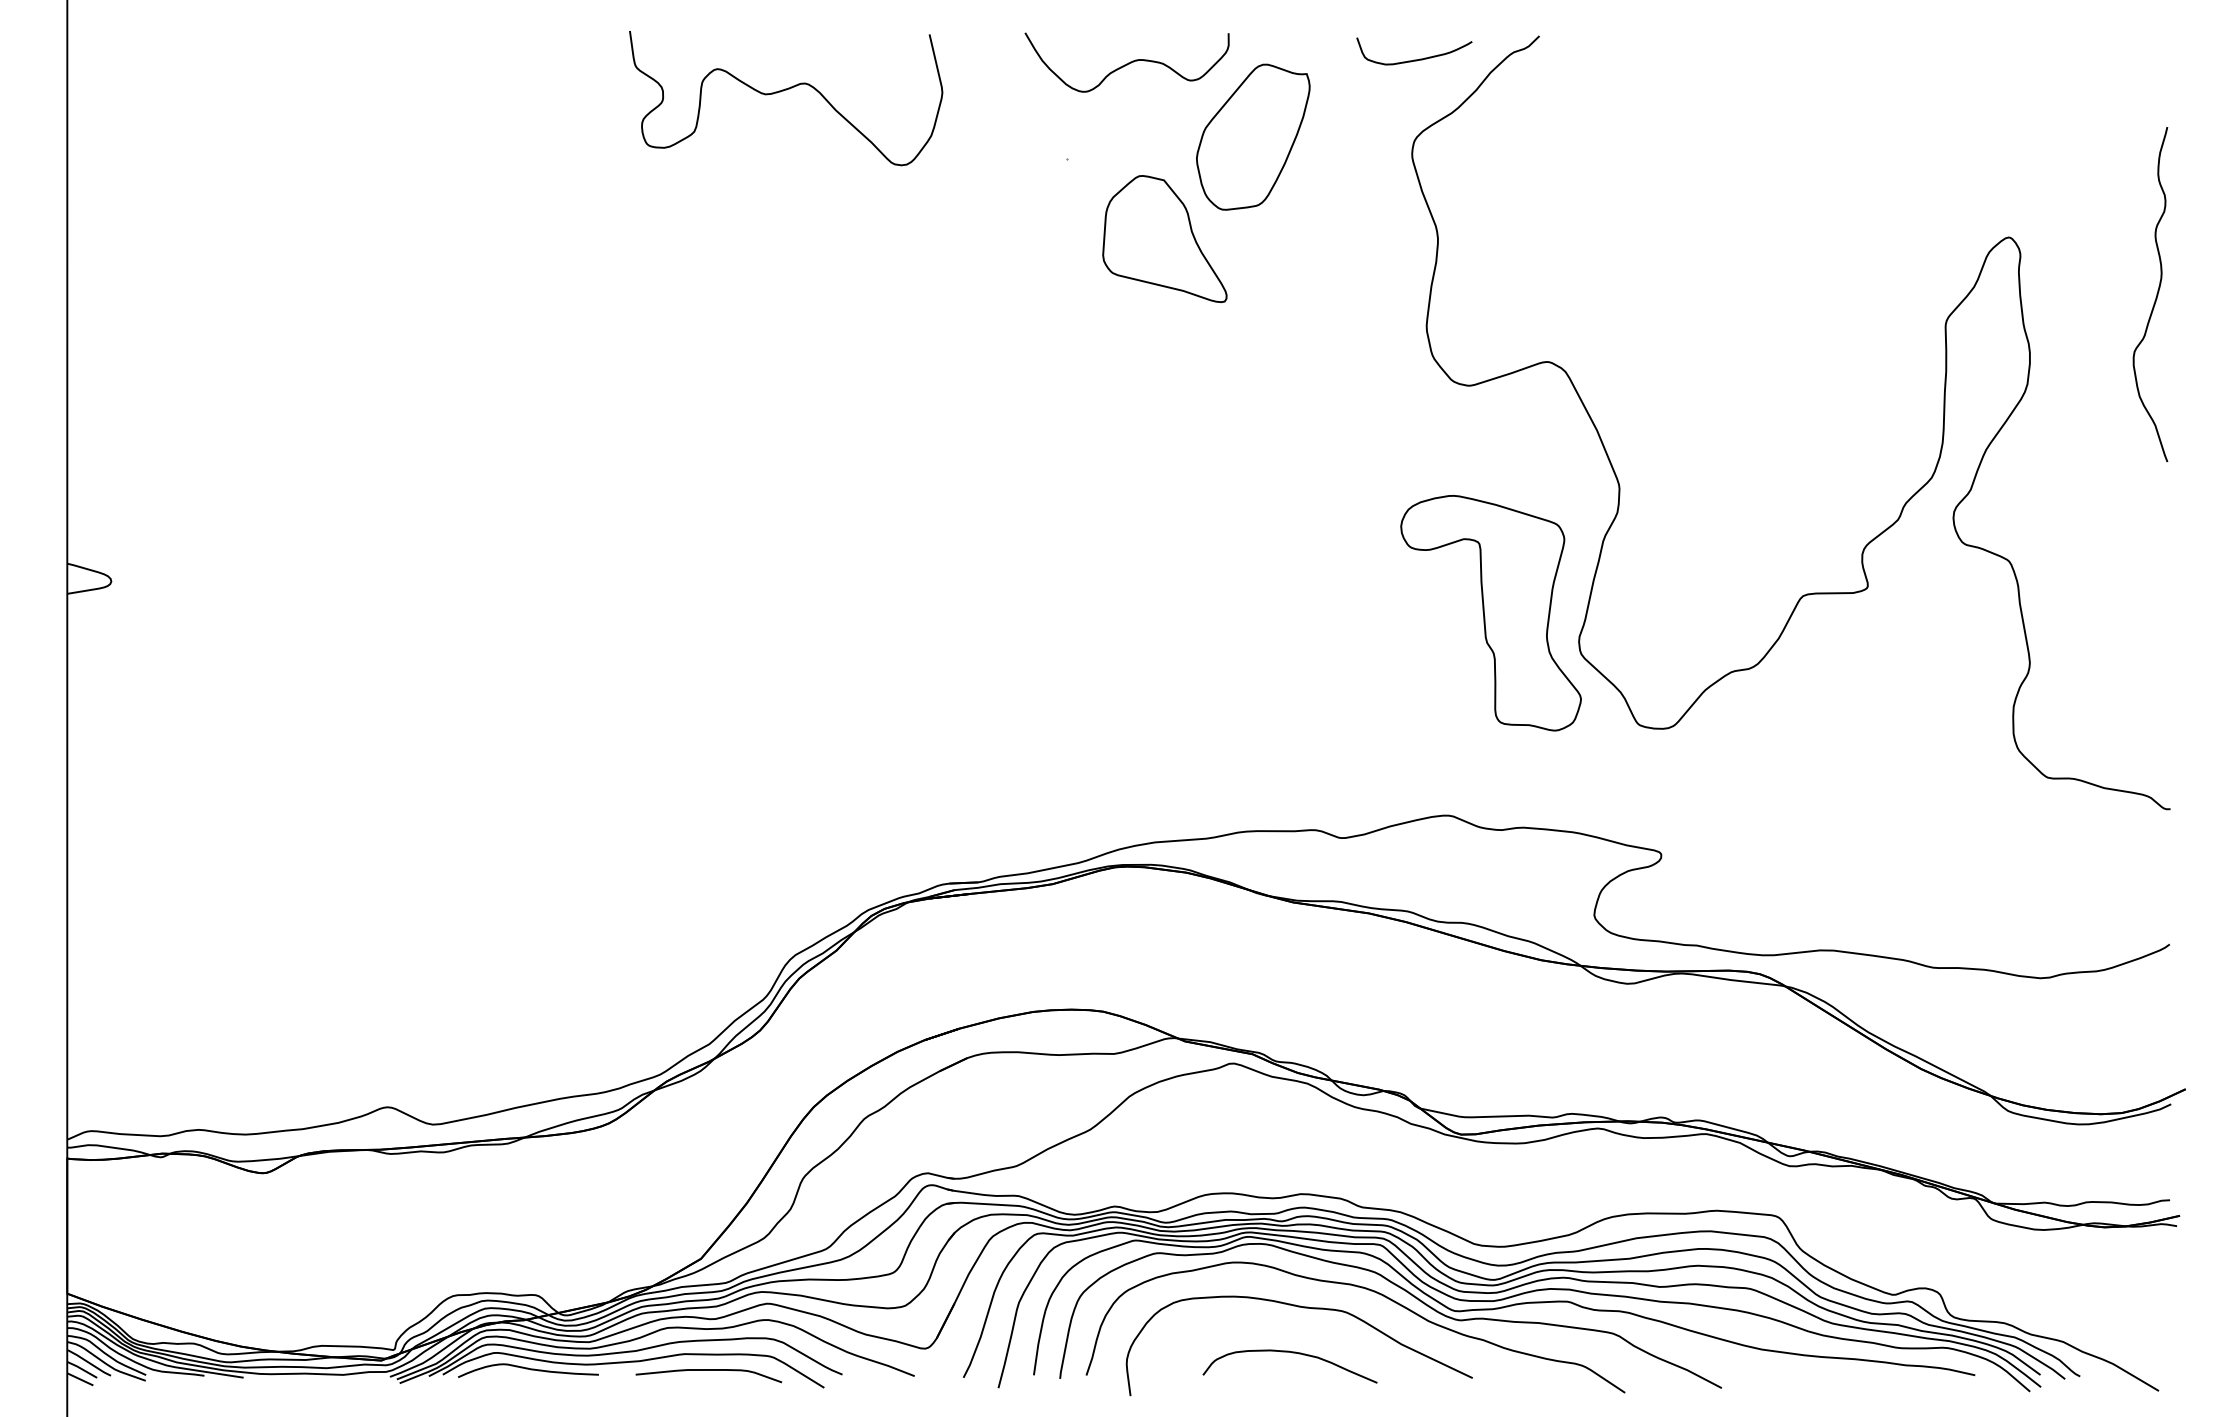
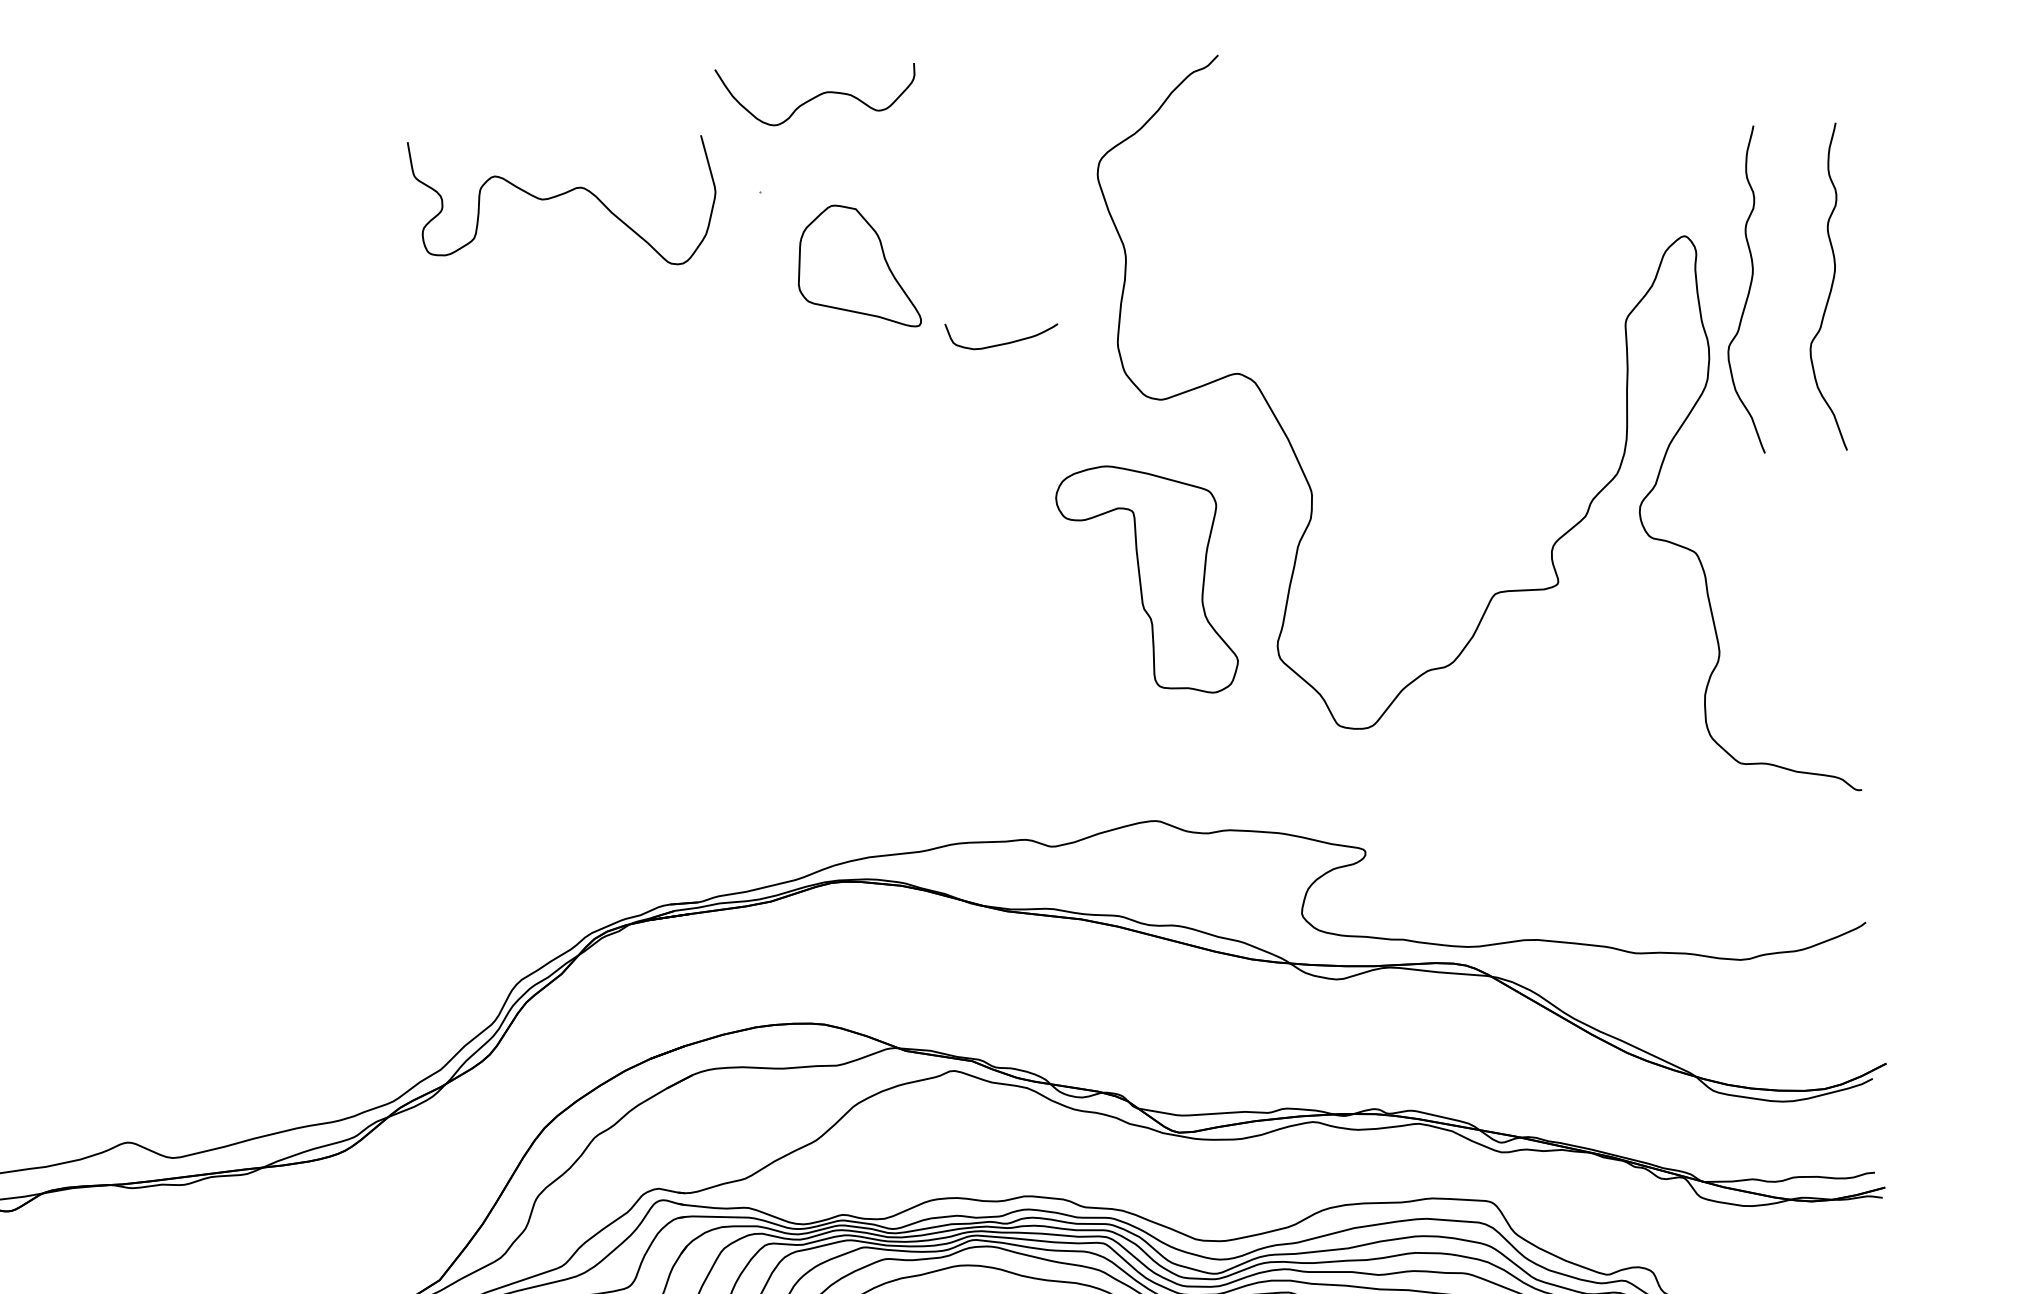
curve: (1414, 59) -> (1002, 343), moved
curve: (783, 91) -> (560, 196), moved
part: (1253, 136) -> (941, 163), removed
curve: (2071, 297) -> (1747, 292), added
part: (1490, 613) -> (1146, 580), moved

